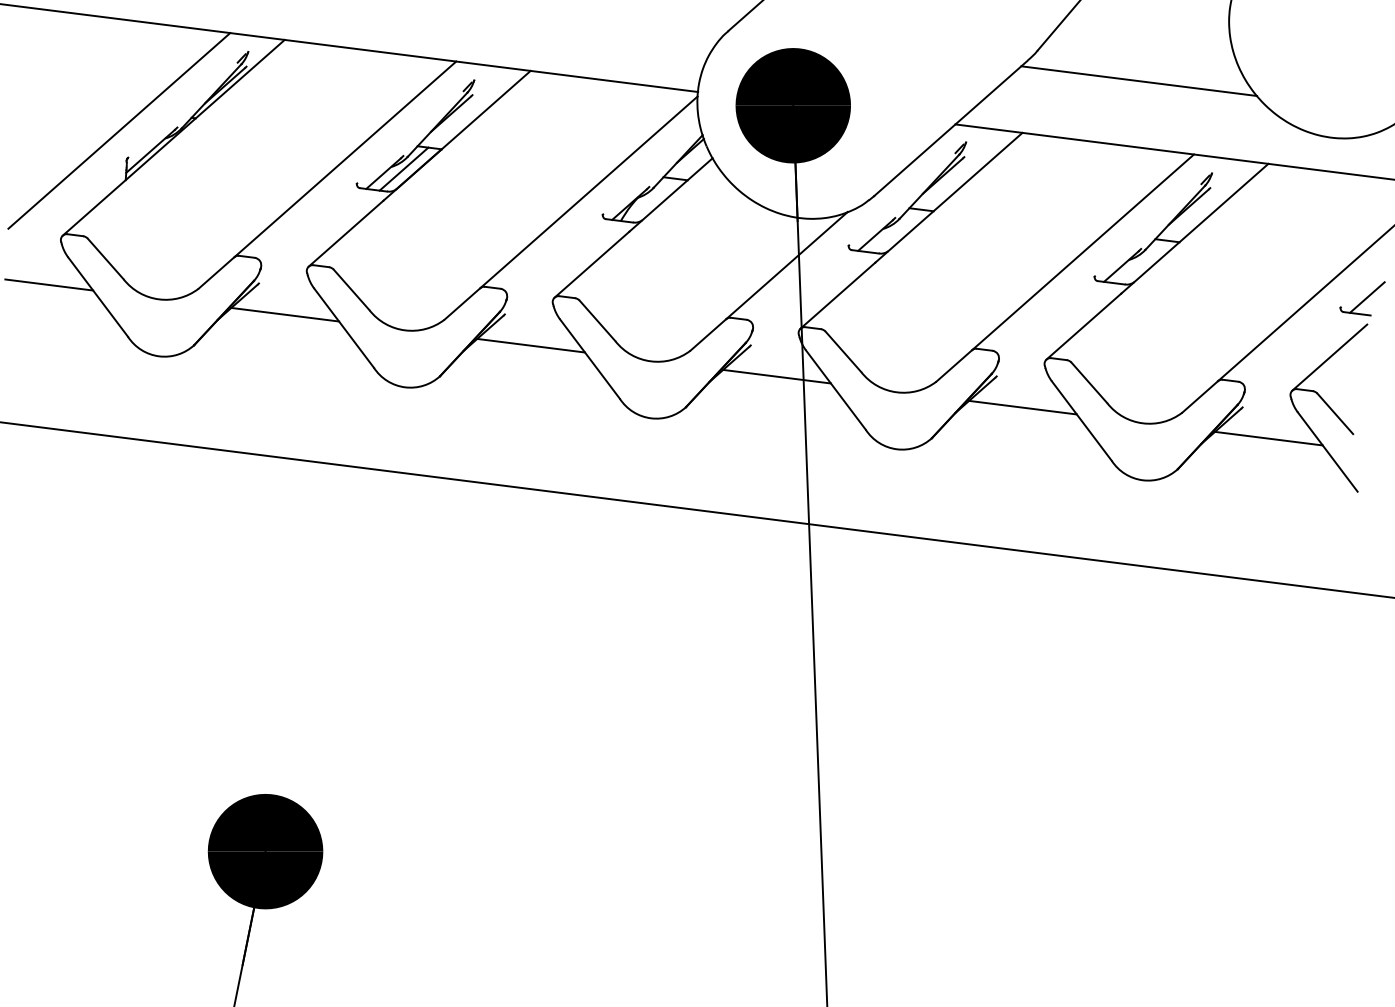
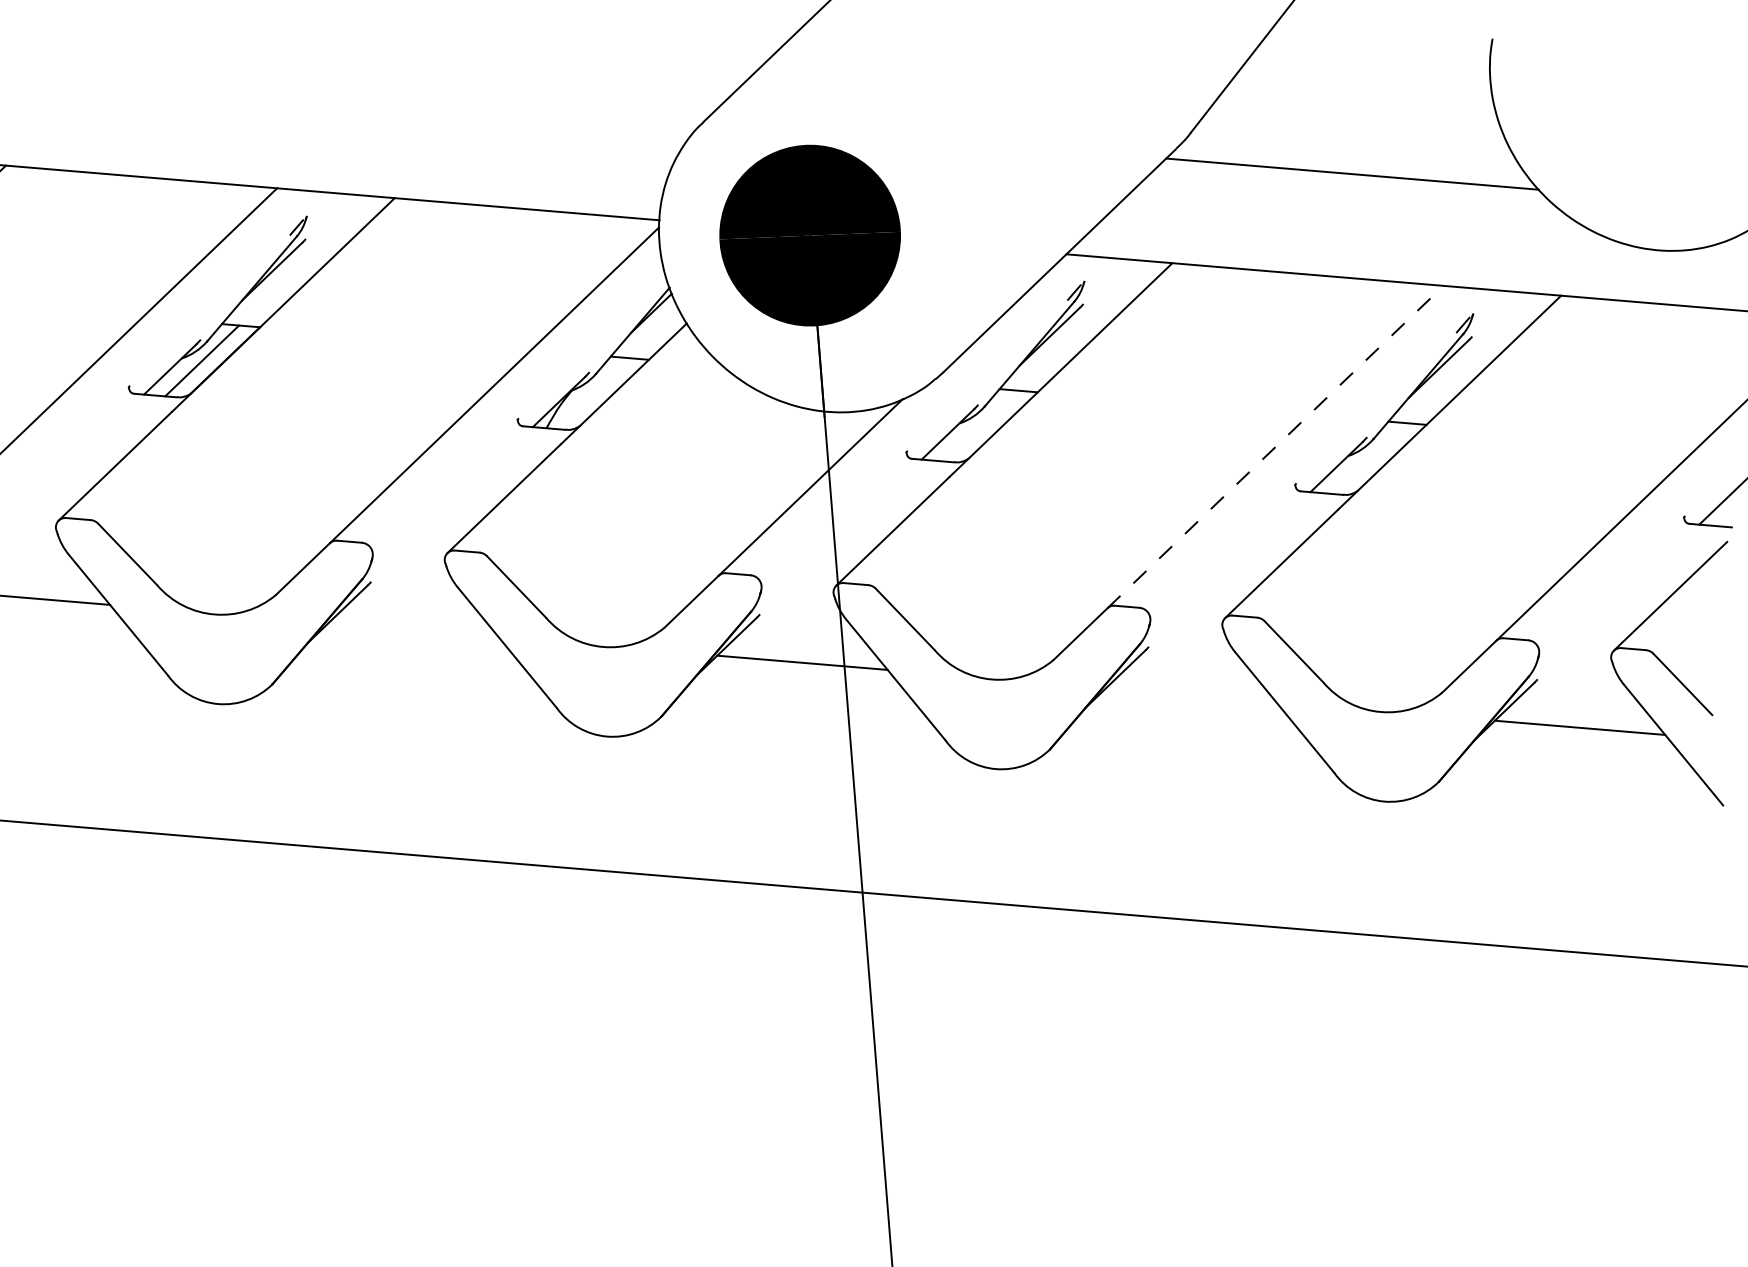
line: (1083, 252) -> (1276, 447), solid -> dashed
line: (531, 345) -> (414, 629), removed
line: (1022, 407) -> (1190, 695), removed

